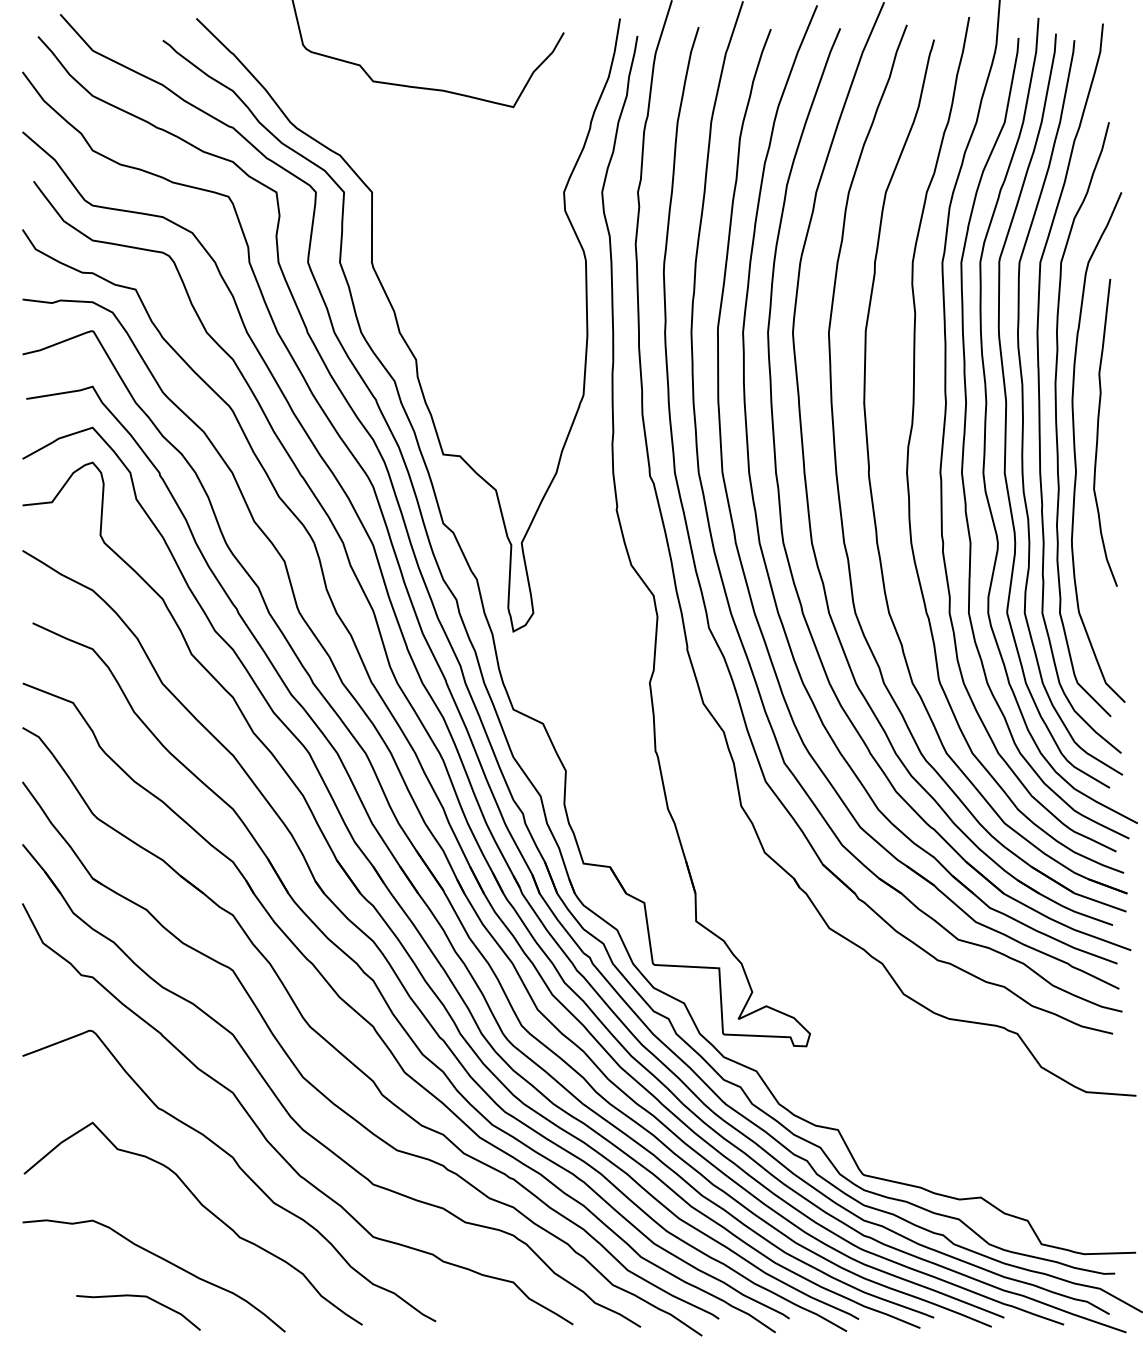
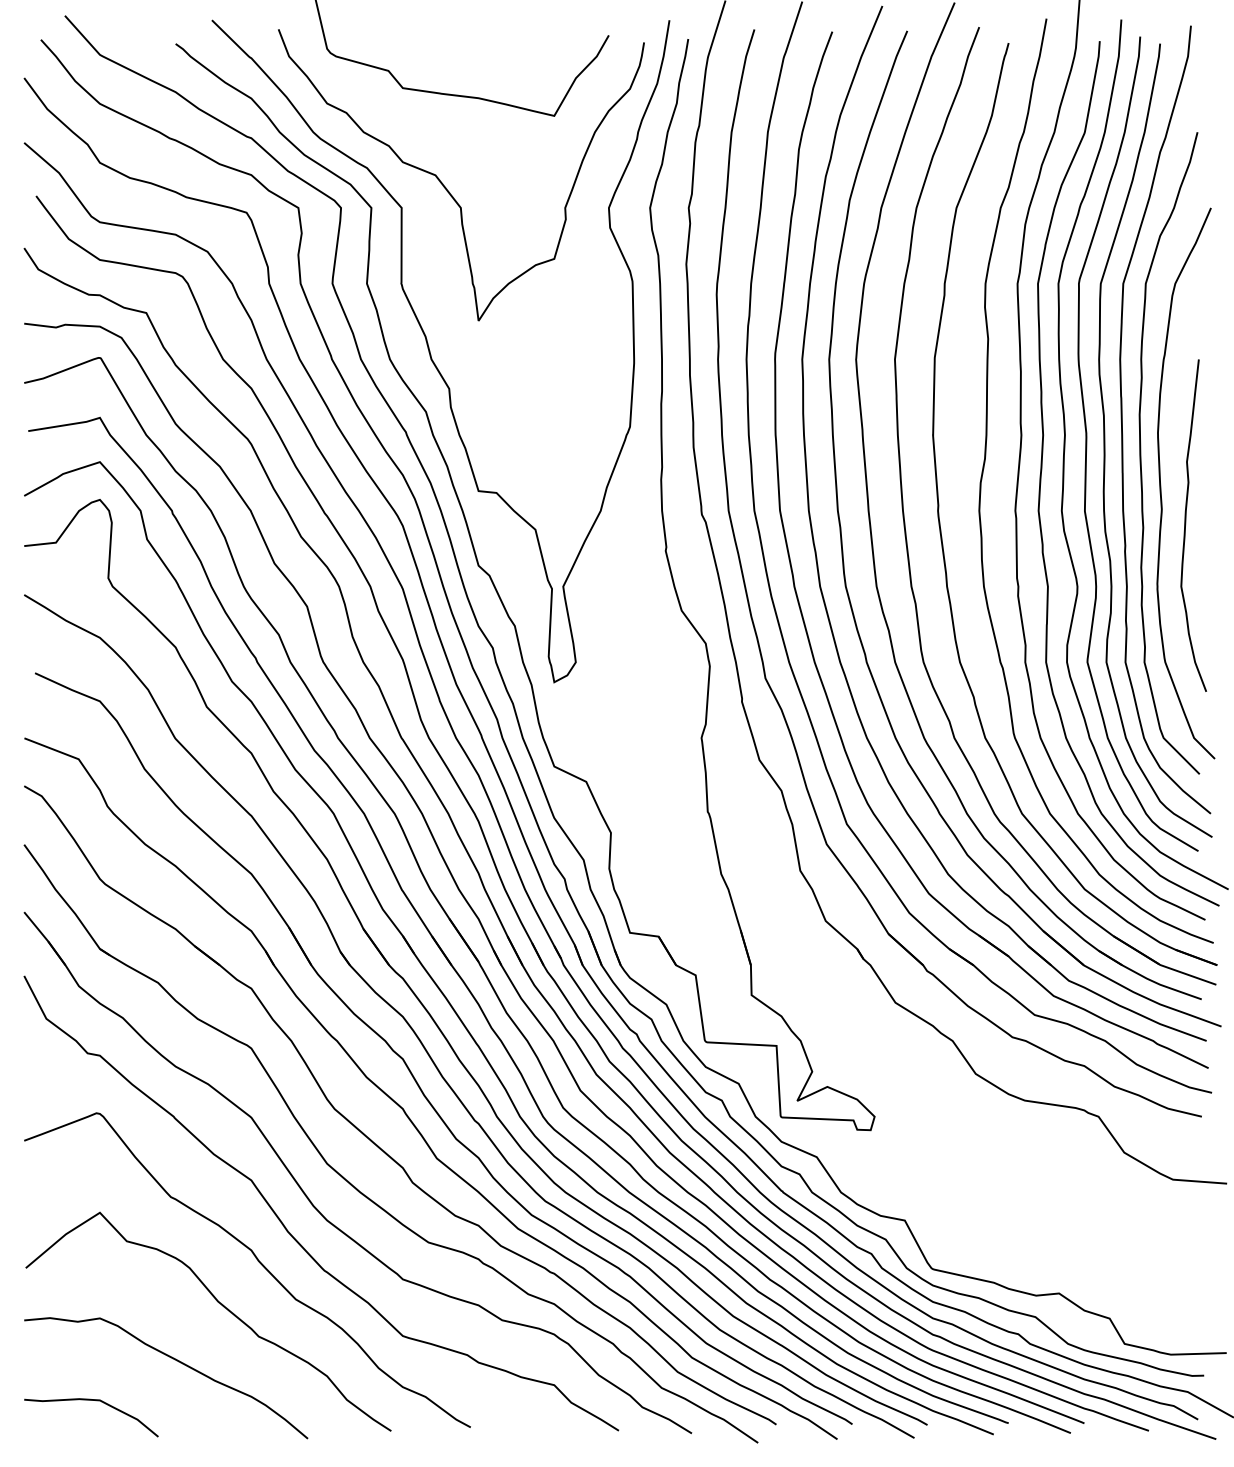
curve: (413, 173) -> (446, 187), added
curve: (1098, 431) -> (1186, 524), moved
curve: (143, 1297) -> (96, 1401), moved

